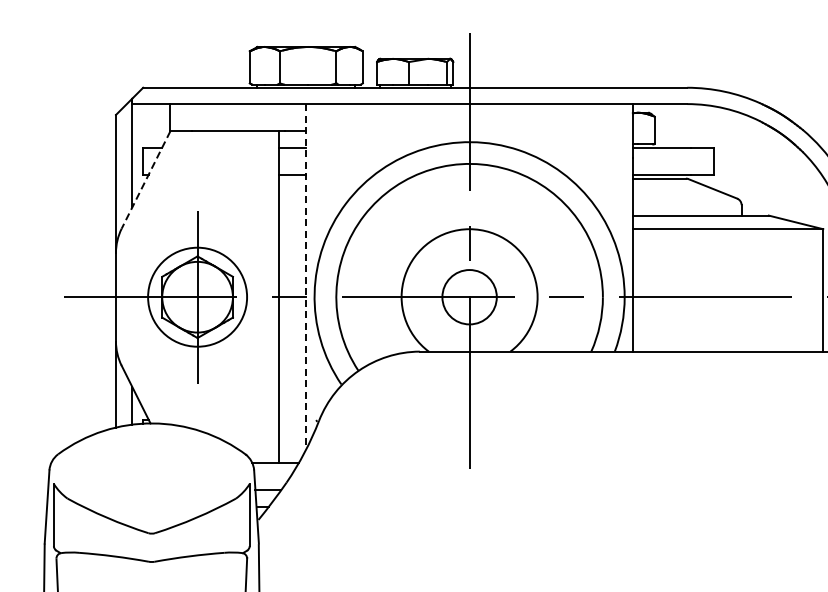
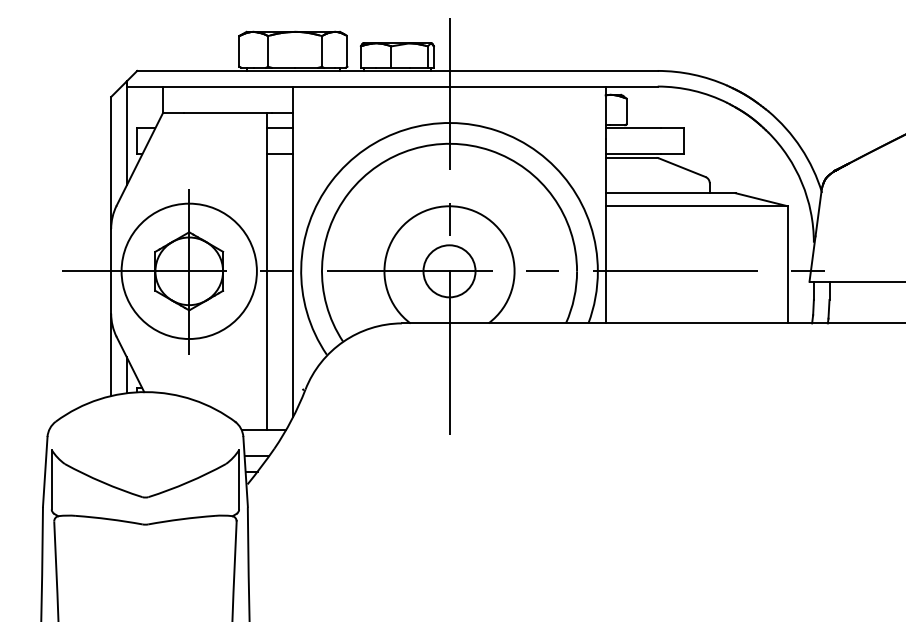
line: (145, 180) -> (139, 159), dashed -> solid
line: (306, 277) -> (293, 252), dashed -> solid
circle: (196, 297) -> (188, 271), size x1.43

